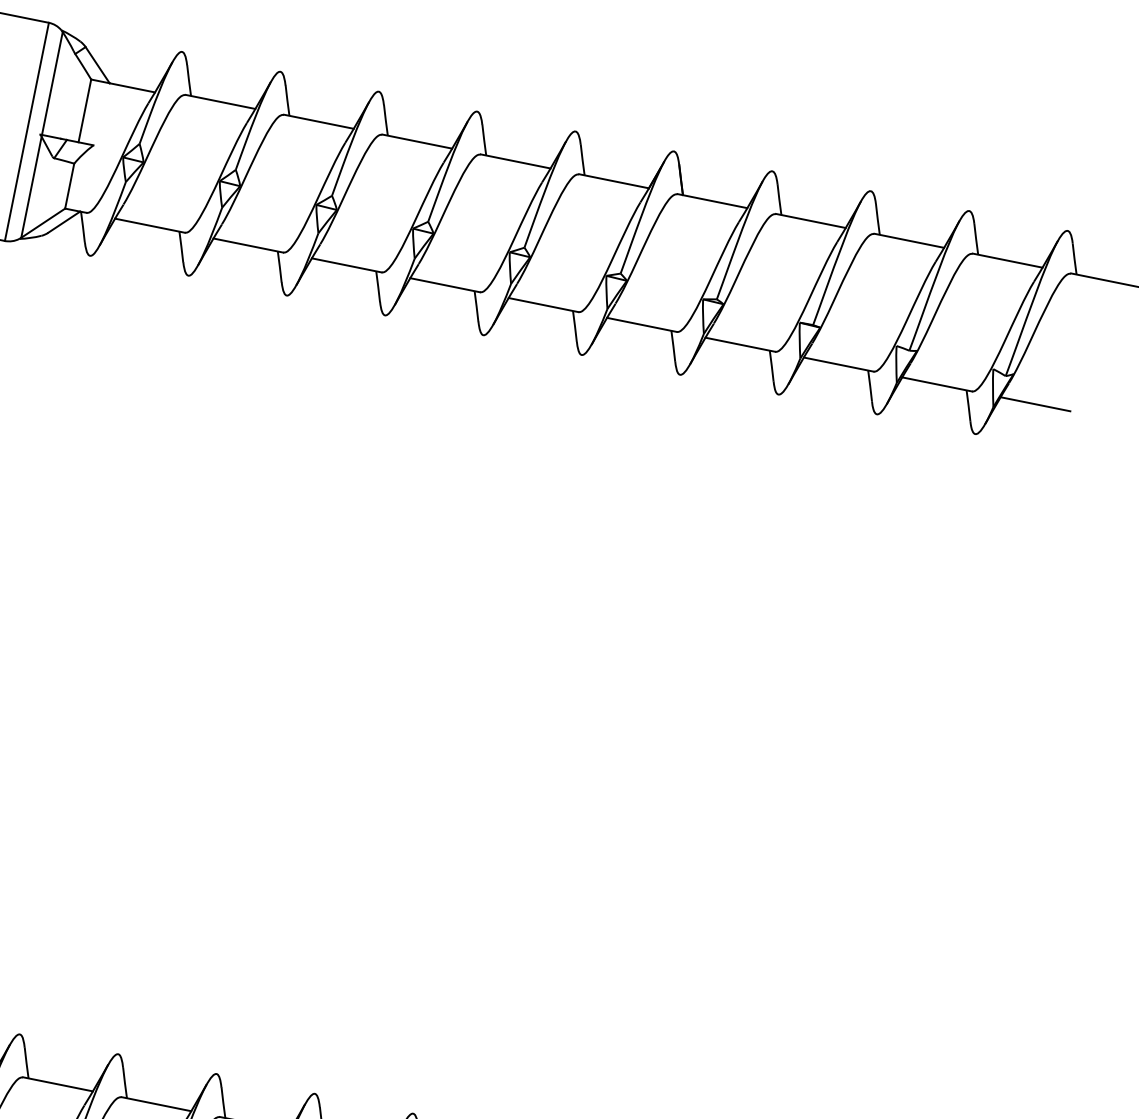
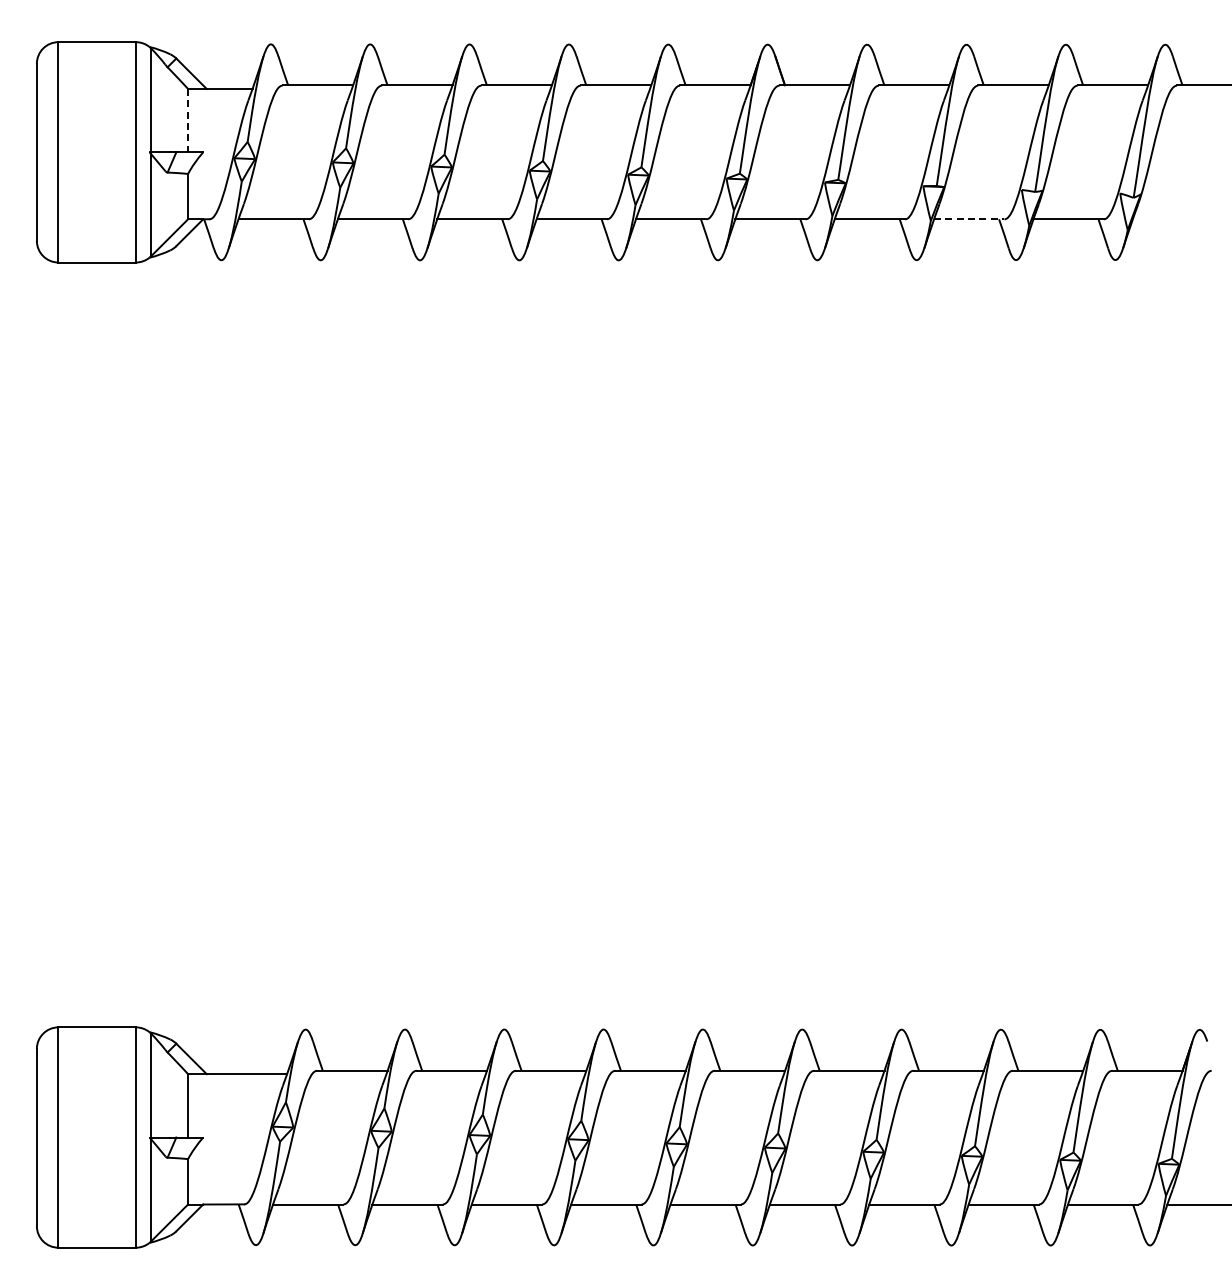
line: (85, 110) -> (188, 120), solid -> dashed
line: (838, 364) -> (969, 219), solid -> dashed
line: (1034, 404) -> (1167, 219), removed

